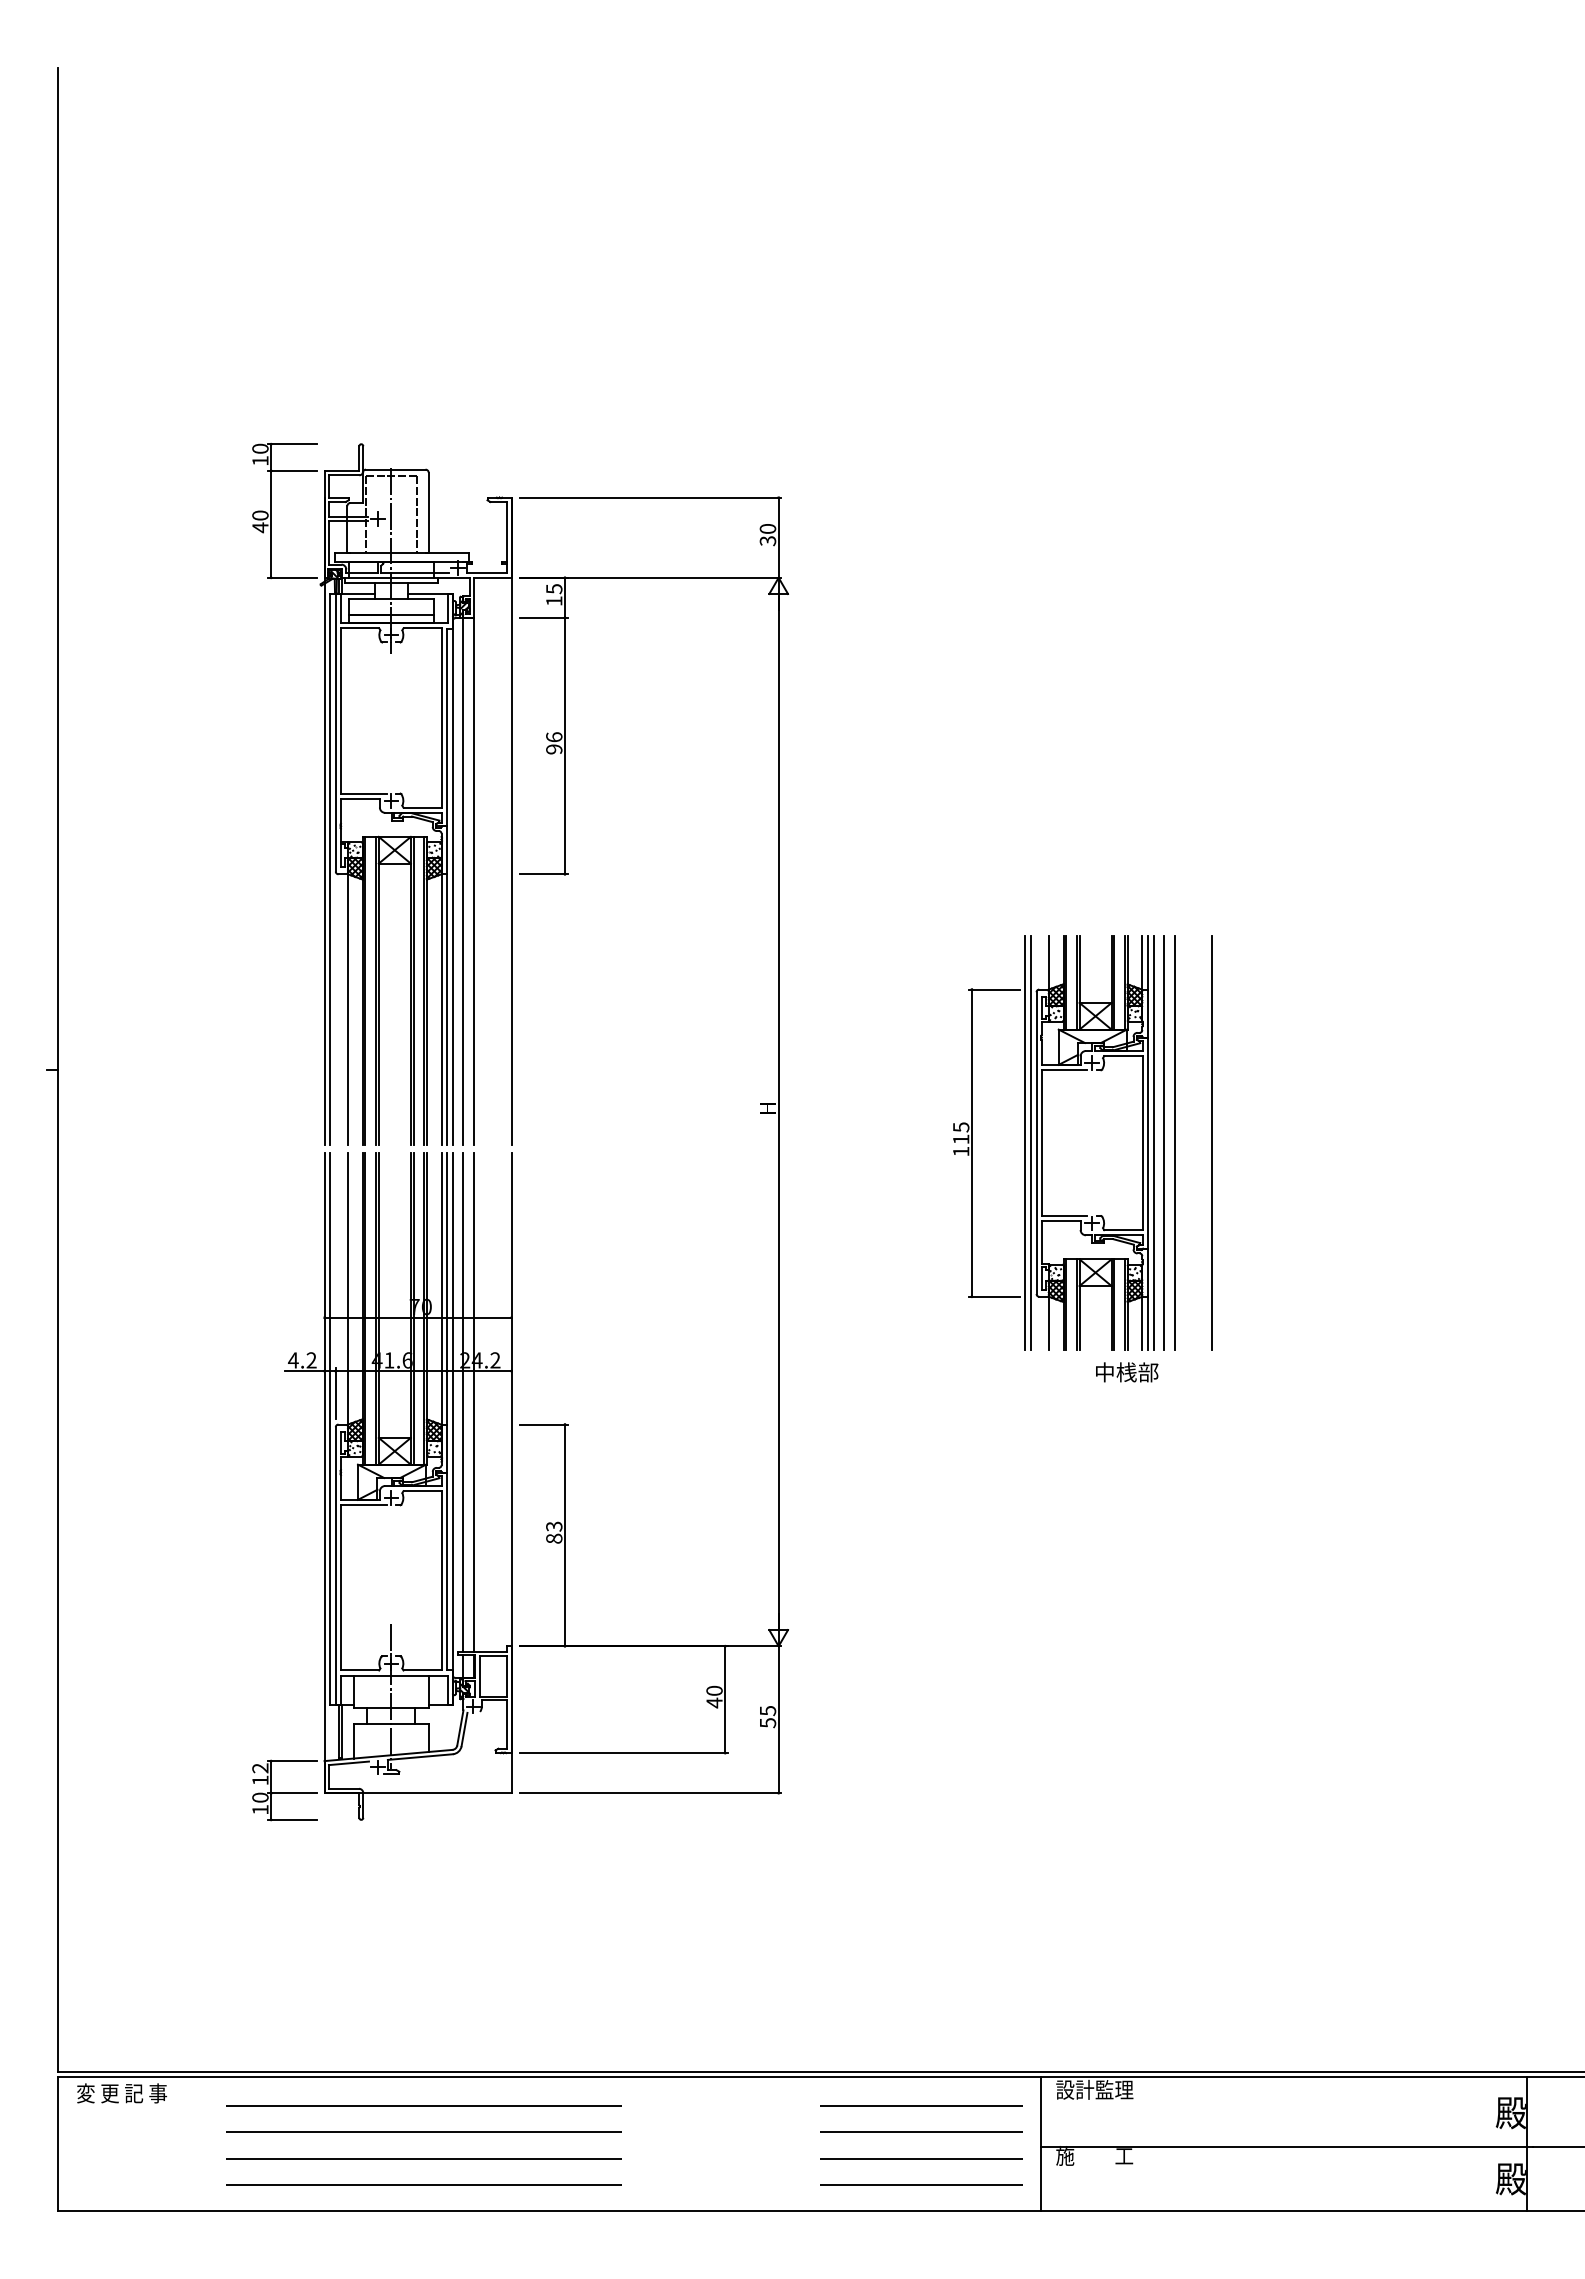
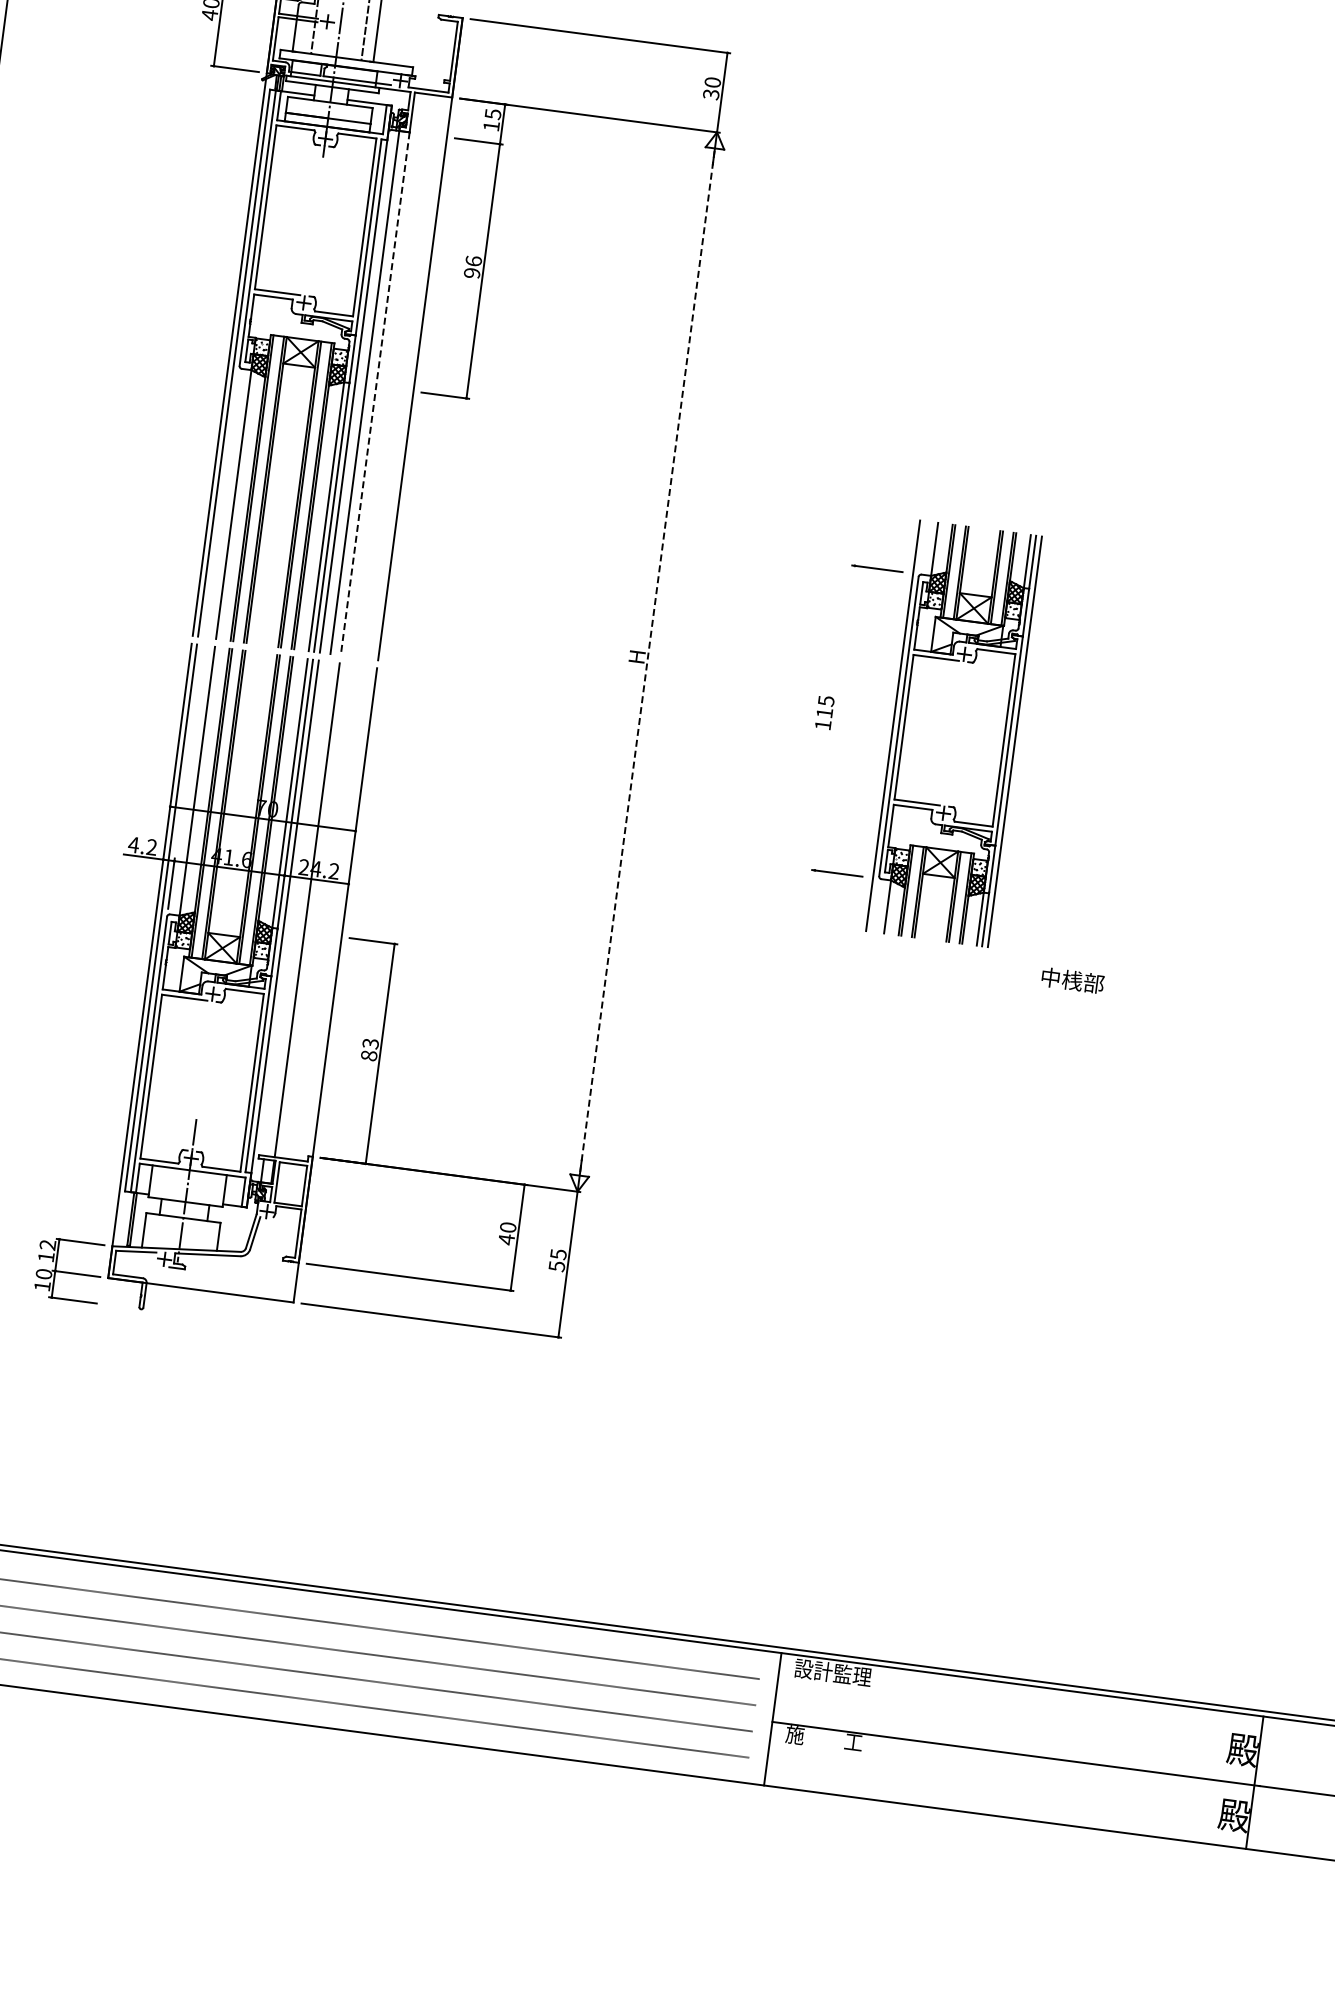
line: (473, 881) -> (374, 393), solid -> dashed
line: (778, 1112) -> (647, 662), solid -> dashed
line: (971, 1142) -> (834, 717), removed
line: (1163, 1142) -> (1024, 742), removed
line: (1211, 1142) -> (1072, 748), removed
line: (1025, 1143) -> (887, 725), removed
line: (1174, 1143) -> (1035, 744), removed
text: (1127, 1372) -> (1073, 980), moved
line: (463, 1402) -> (296, 908), removed

